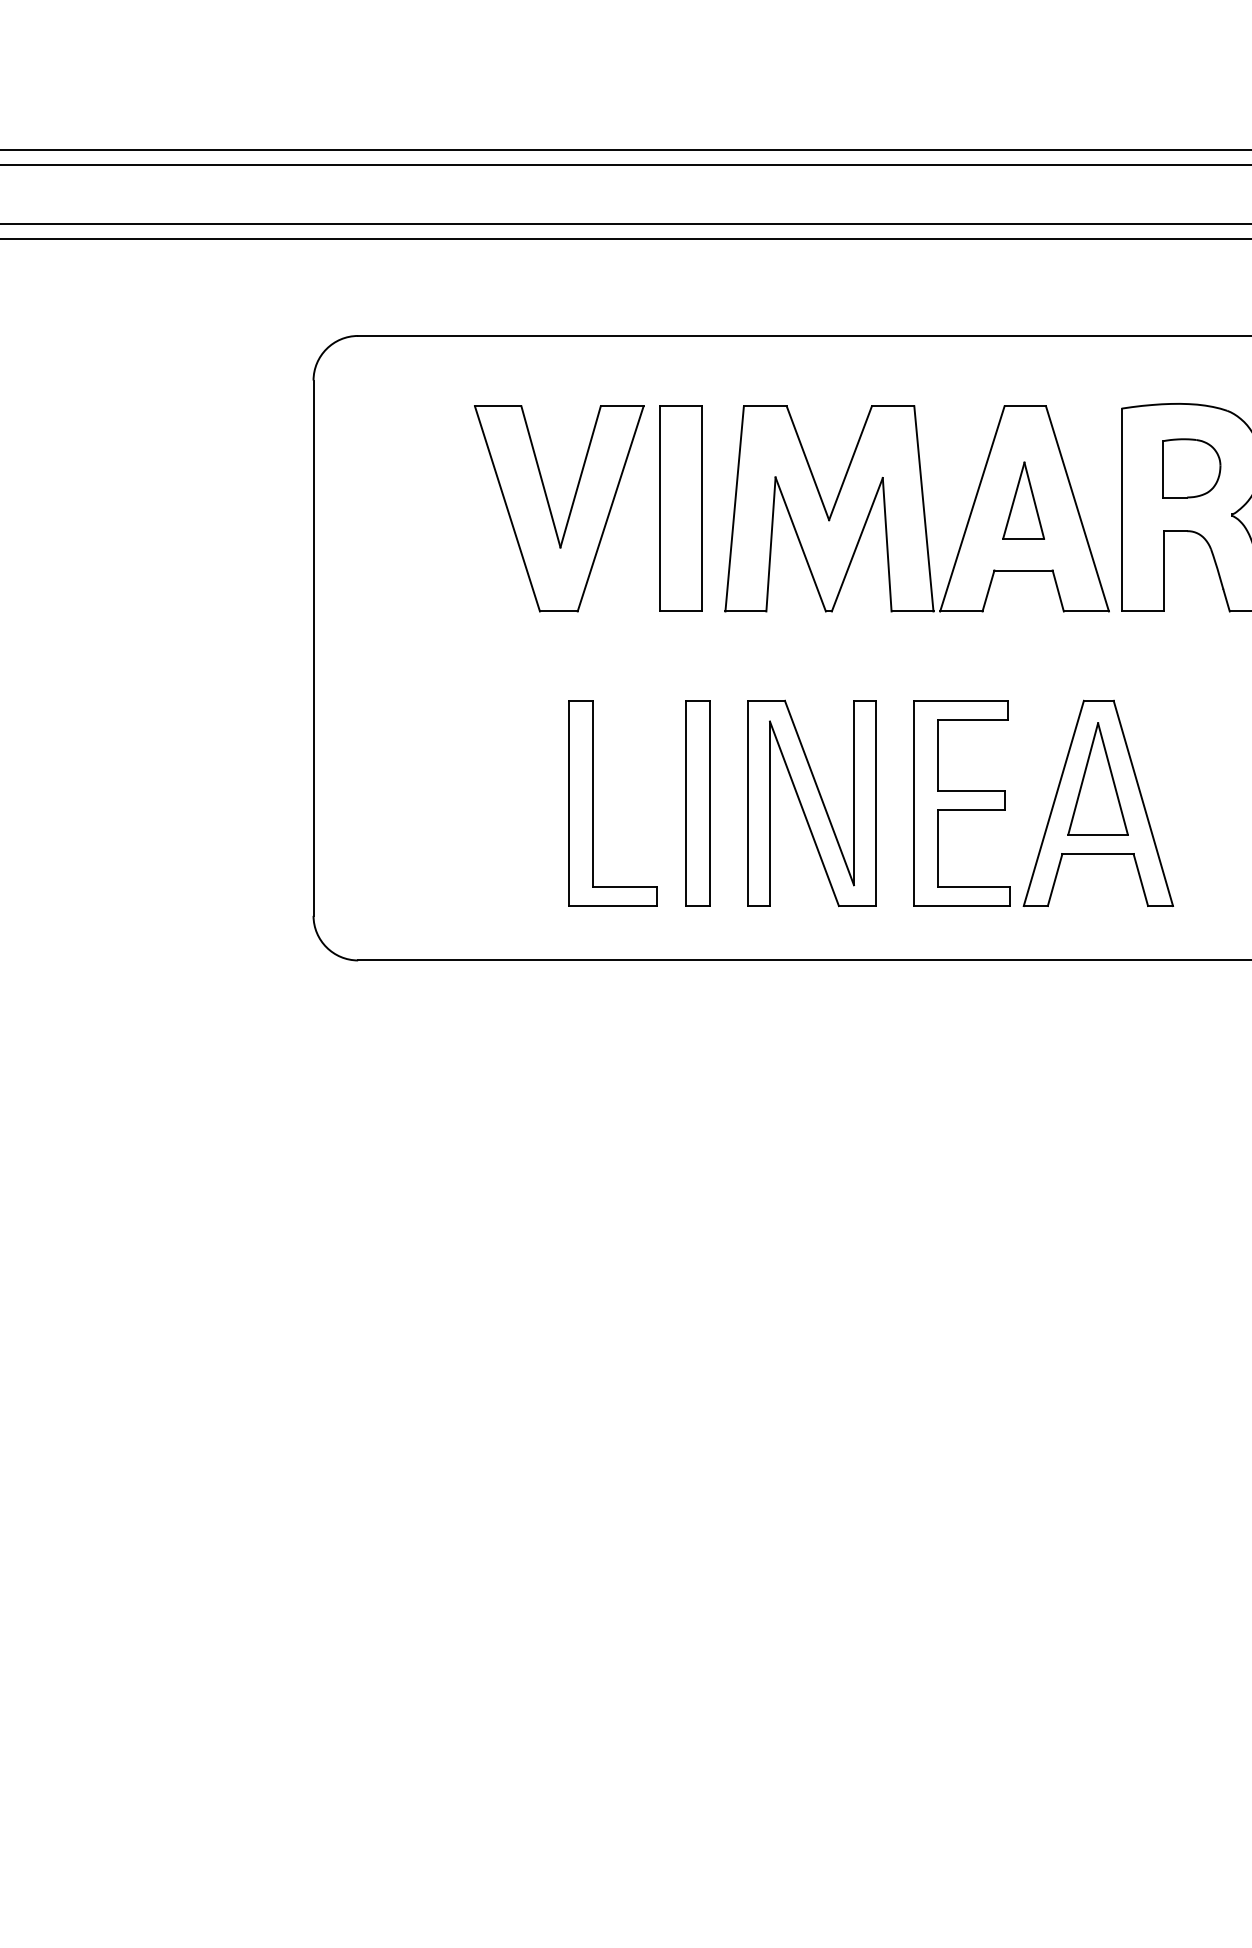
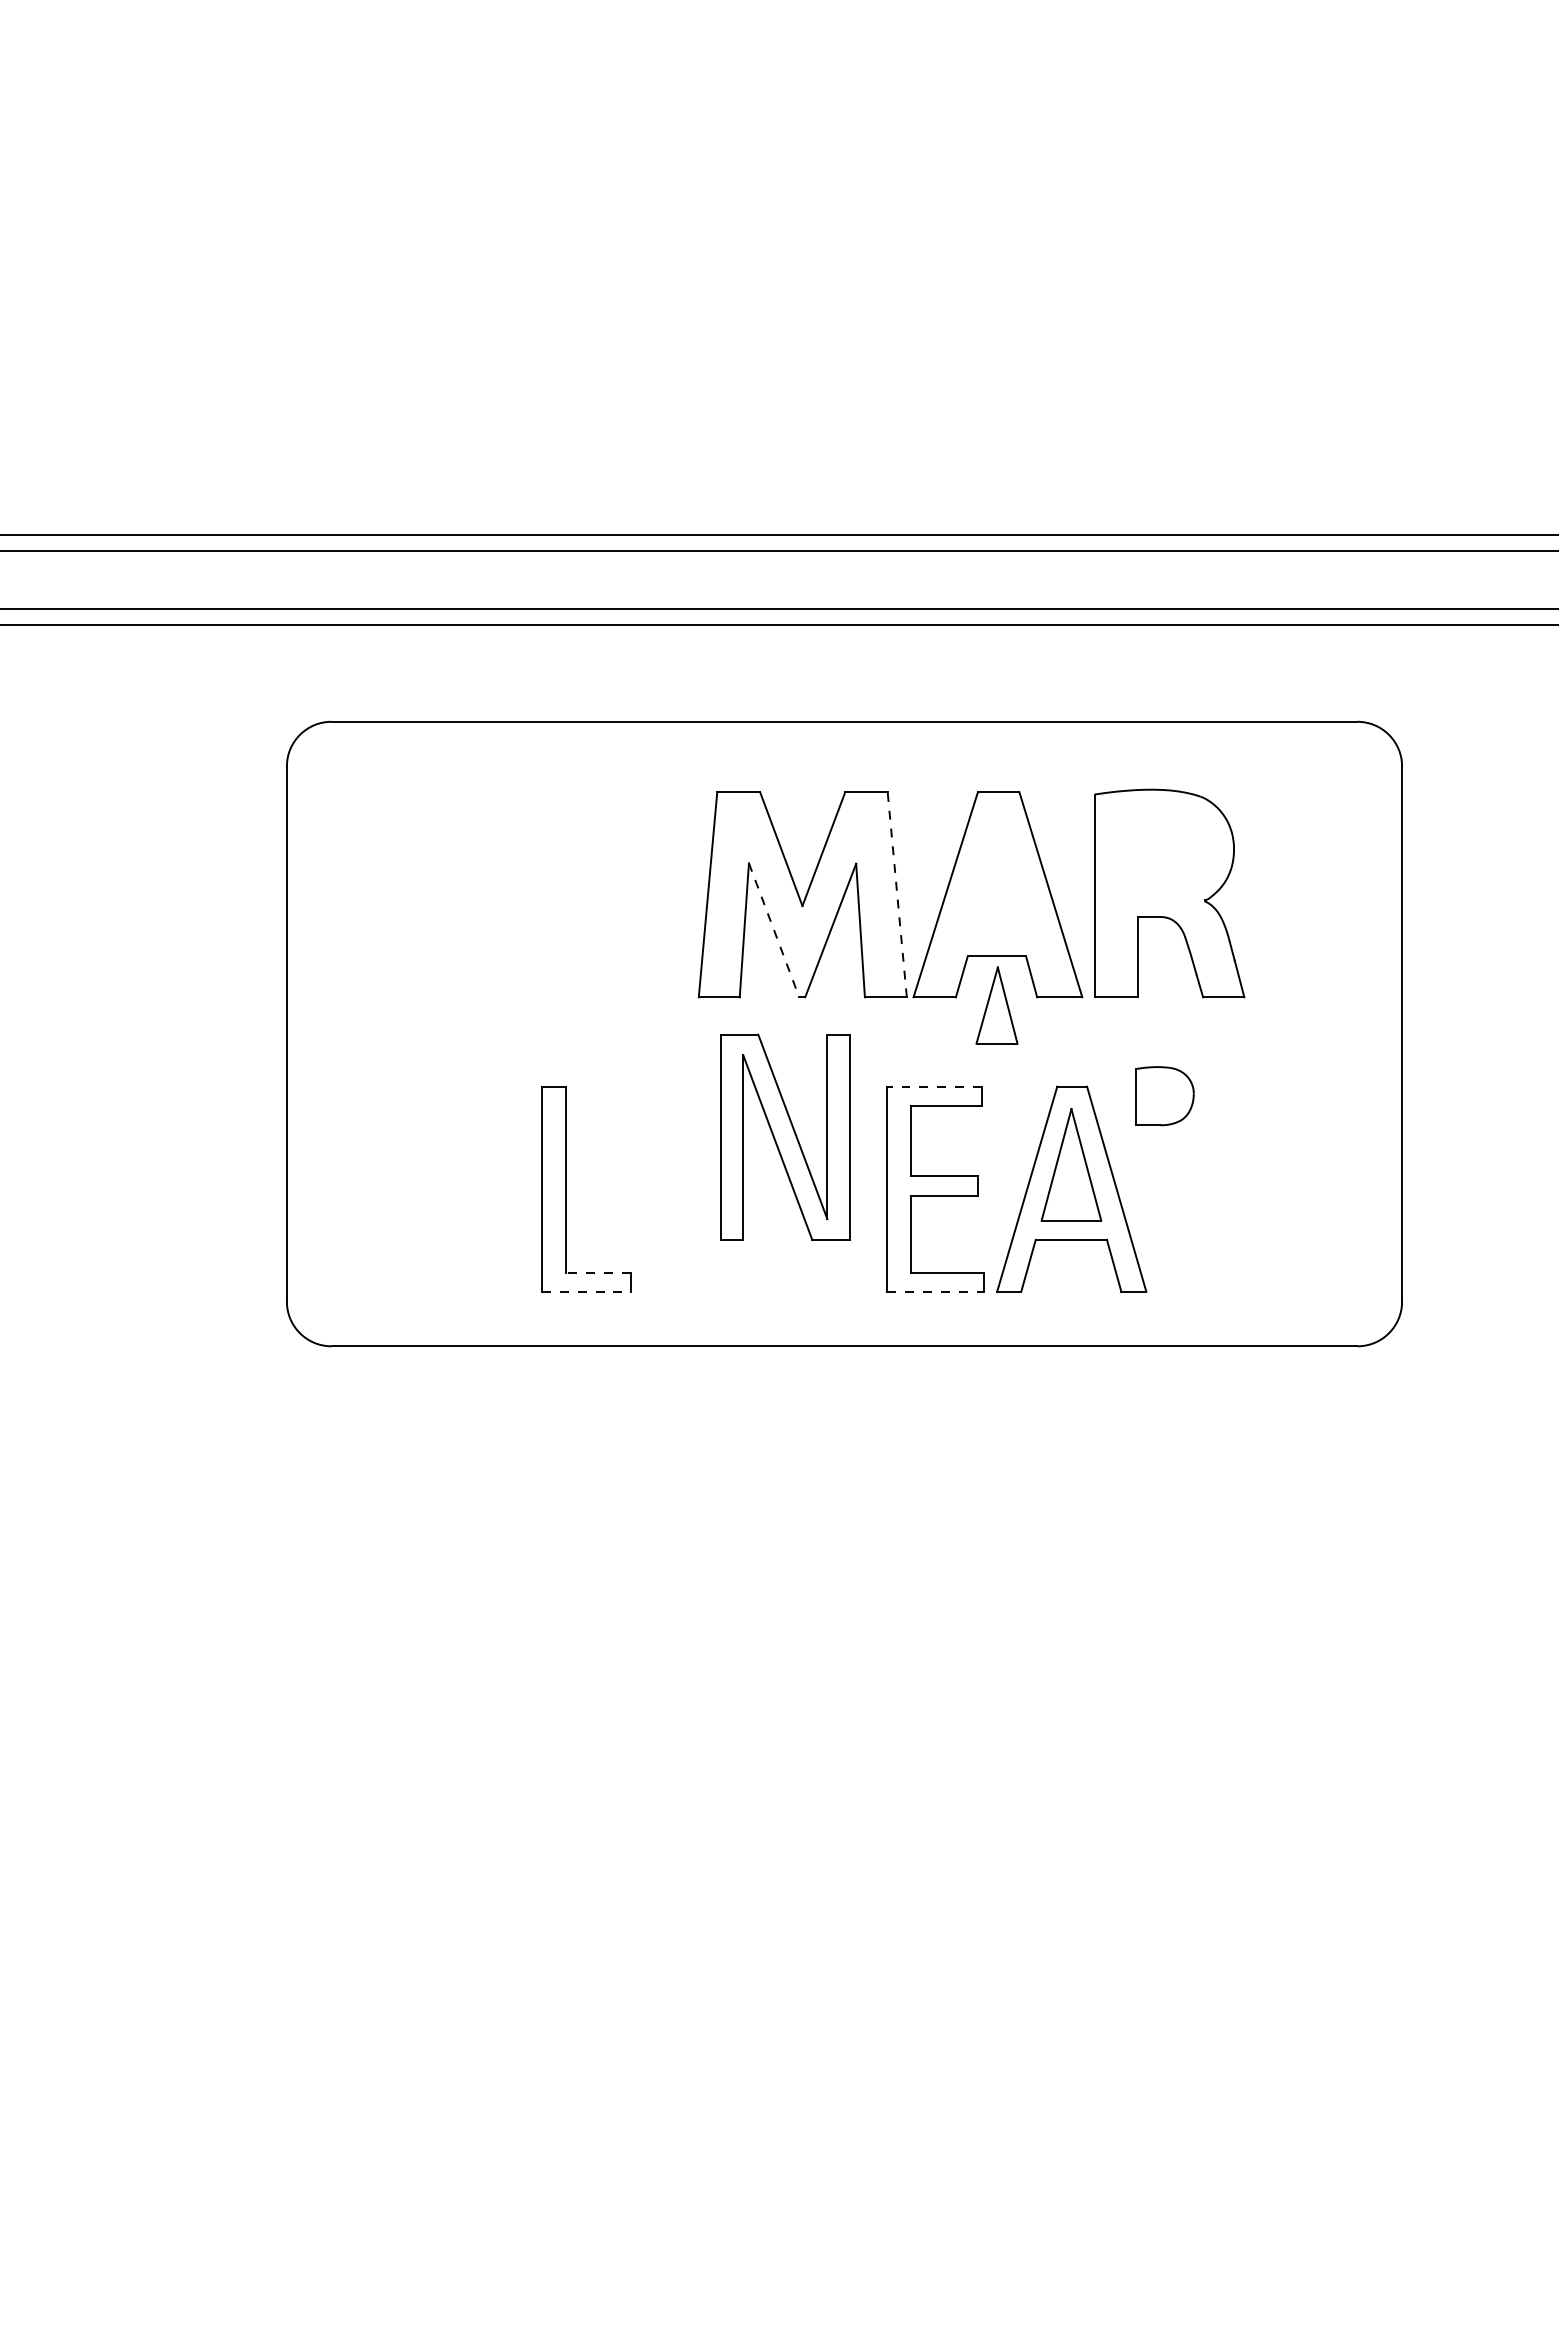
part: (1191, 468) -> (1164, 1096), moved
part: (1023, 500) -> (996, 1005), moved
part: (681, 508) -> (654, 894), removed
line: (924, 508) -> (897, 894), solid -> dashed
part: (551, 509) -> (524, 895), removed
line: (801, 544) -> (774, 930), solid -> dashed
line: (961, 700) -> (934, 1086), solid -> dashed
part: (812, 802) -> (785, 1136), moved
part: (697, 803) -> (670, 1189), removed
line: (624, 886) -> (597, 1272), solid -> dashed
line: (613, 905) -> (586, 1291), solid -> dashed
line: (963, 905) -> (936, 1291), solid -> dashed

